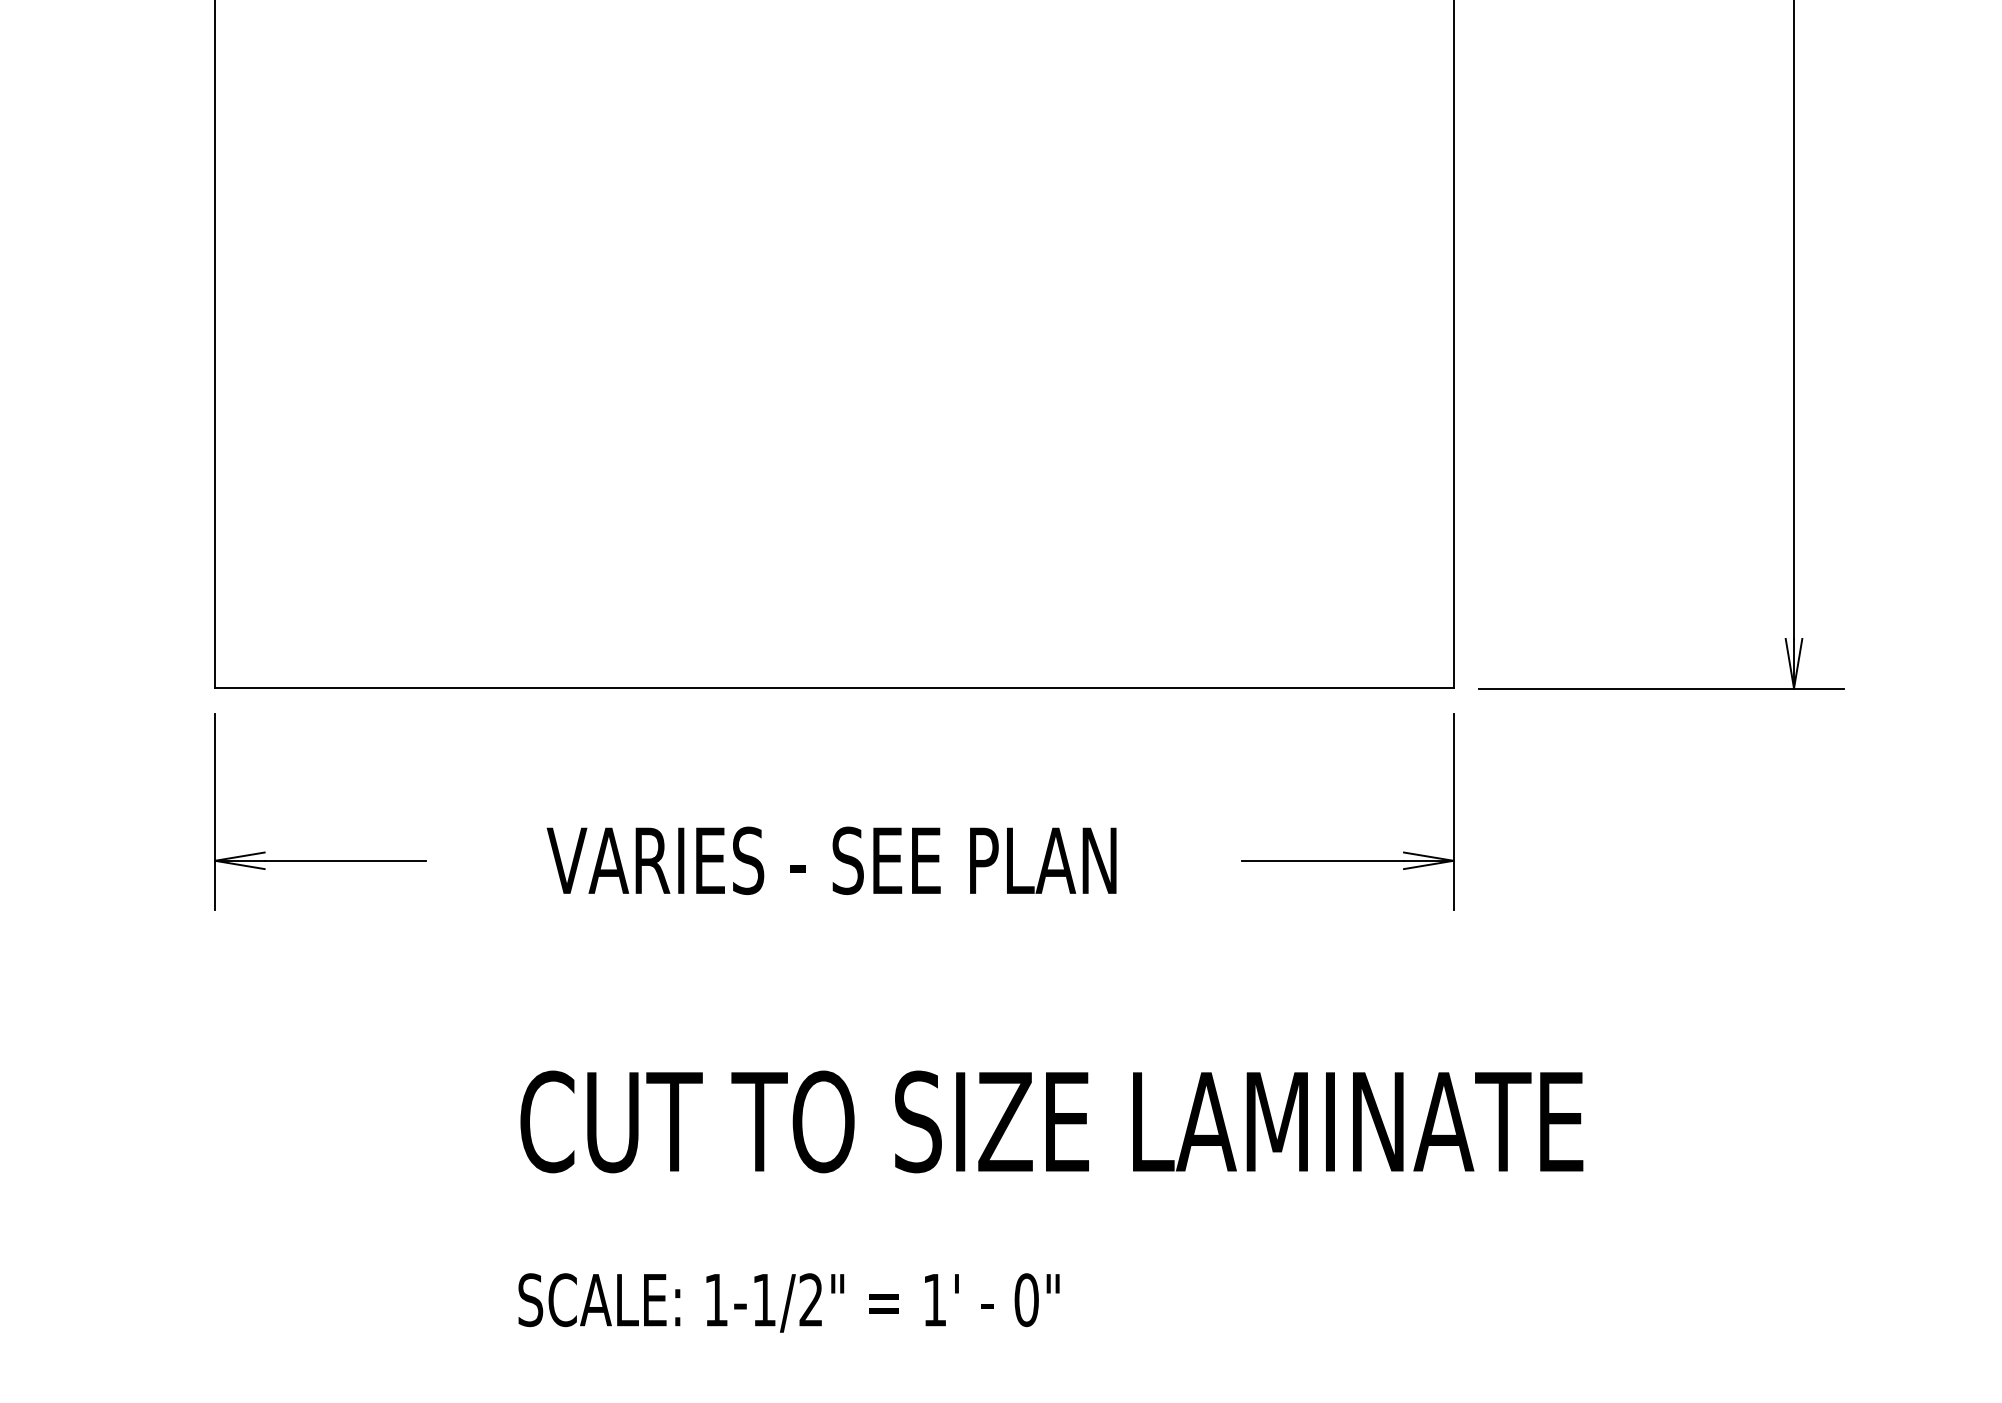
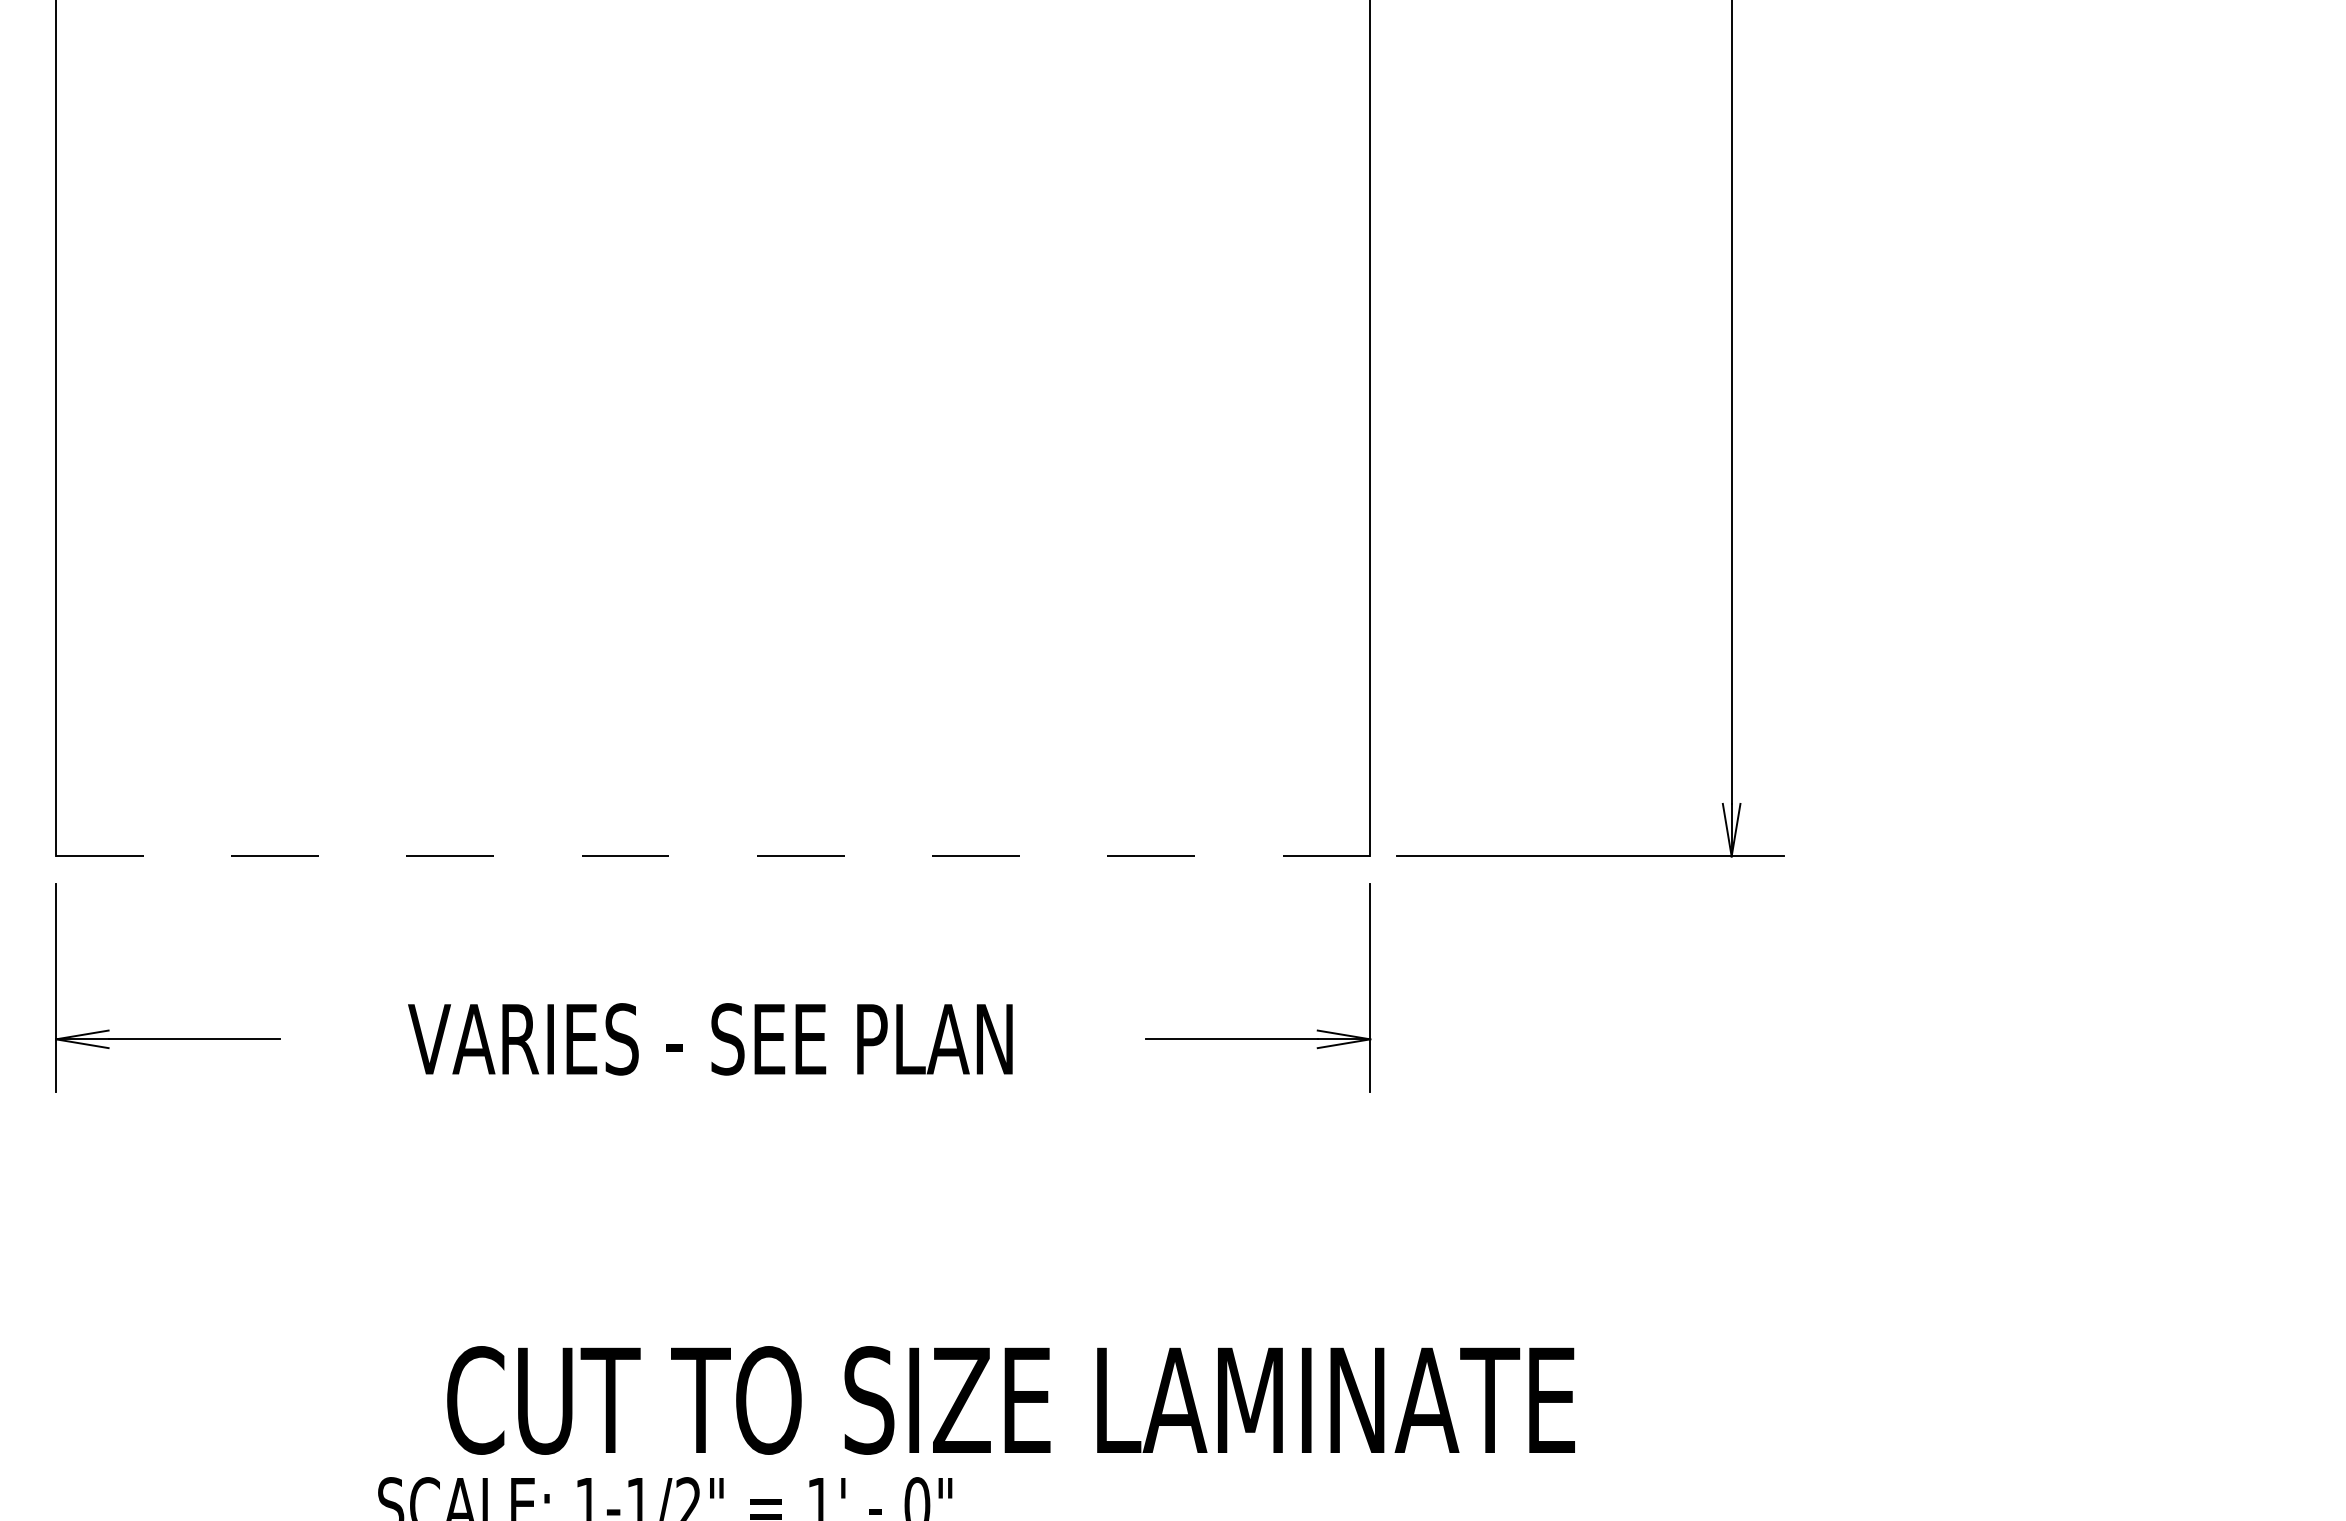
line: (833, 688) -> (712, 856), solid -> dashed
text: (1051, 1121) -> (1010, 1400), moved

